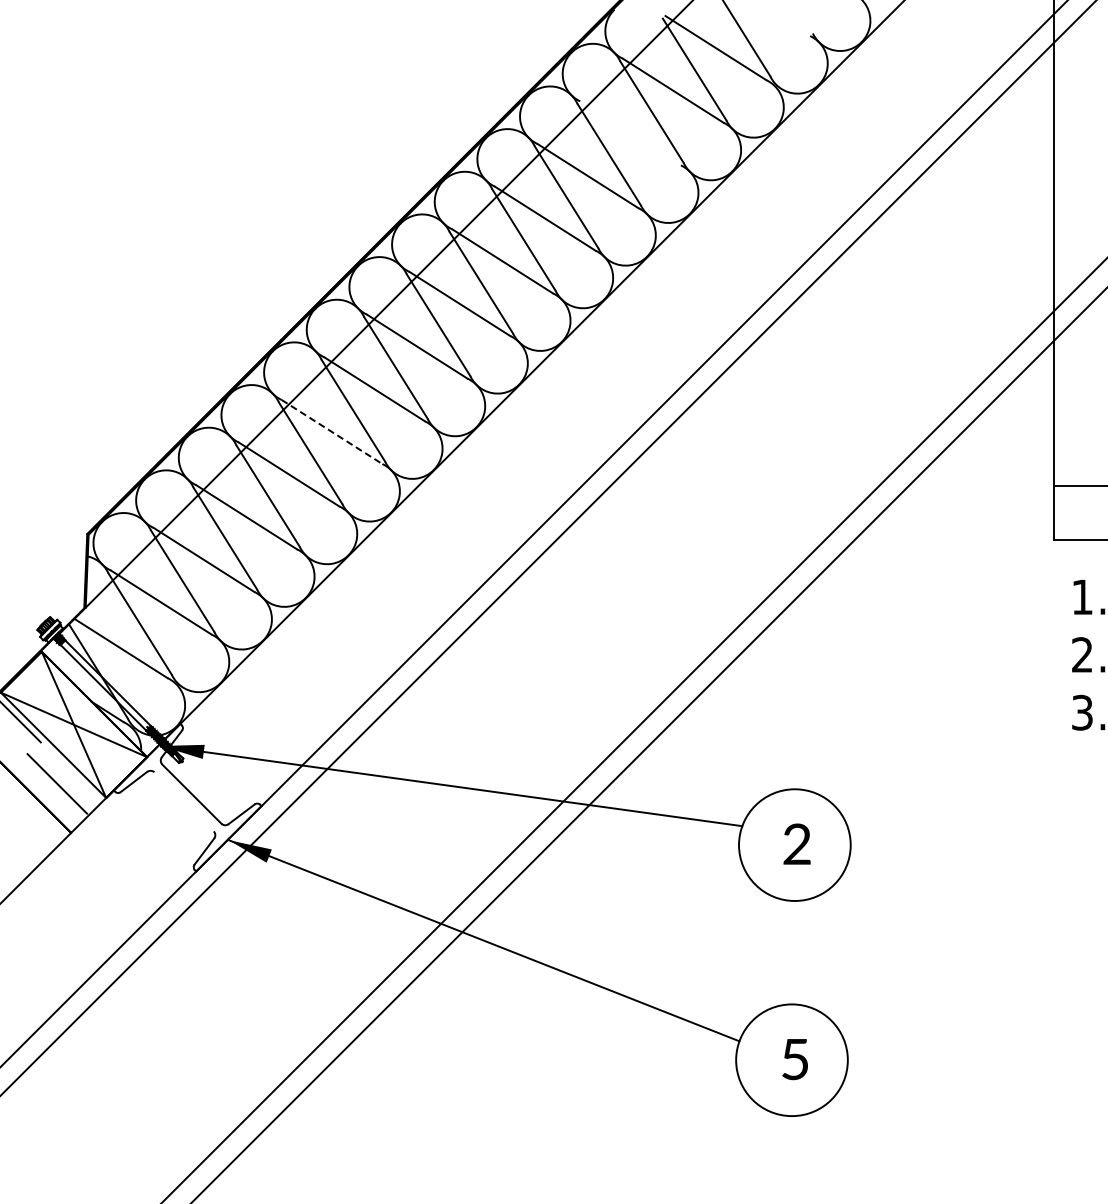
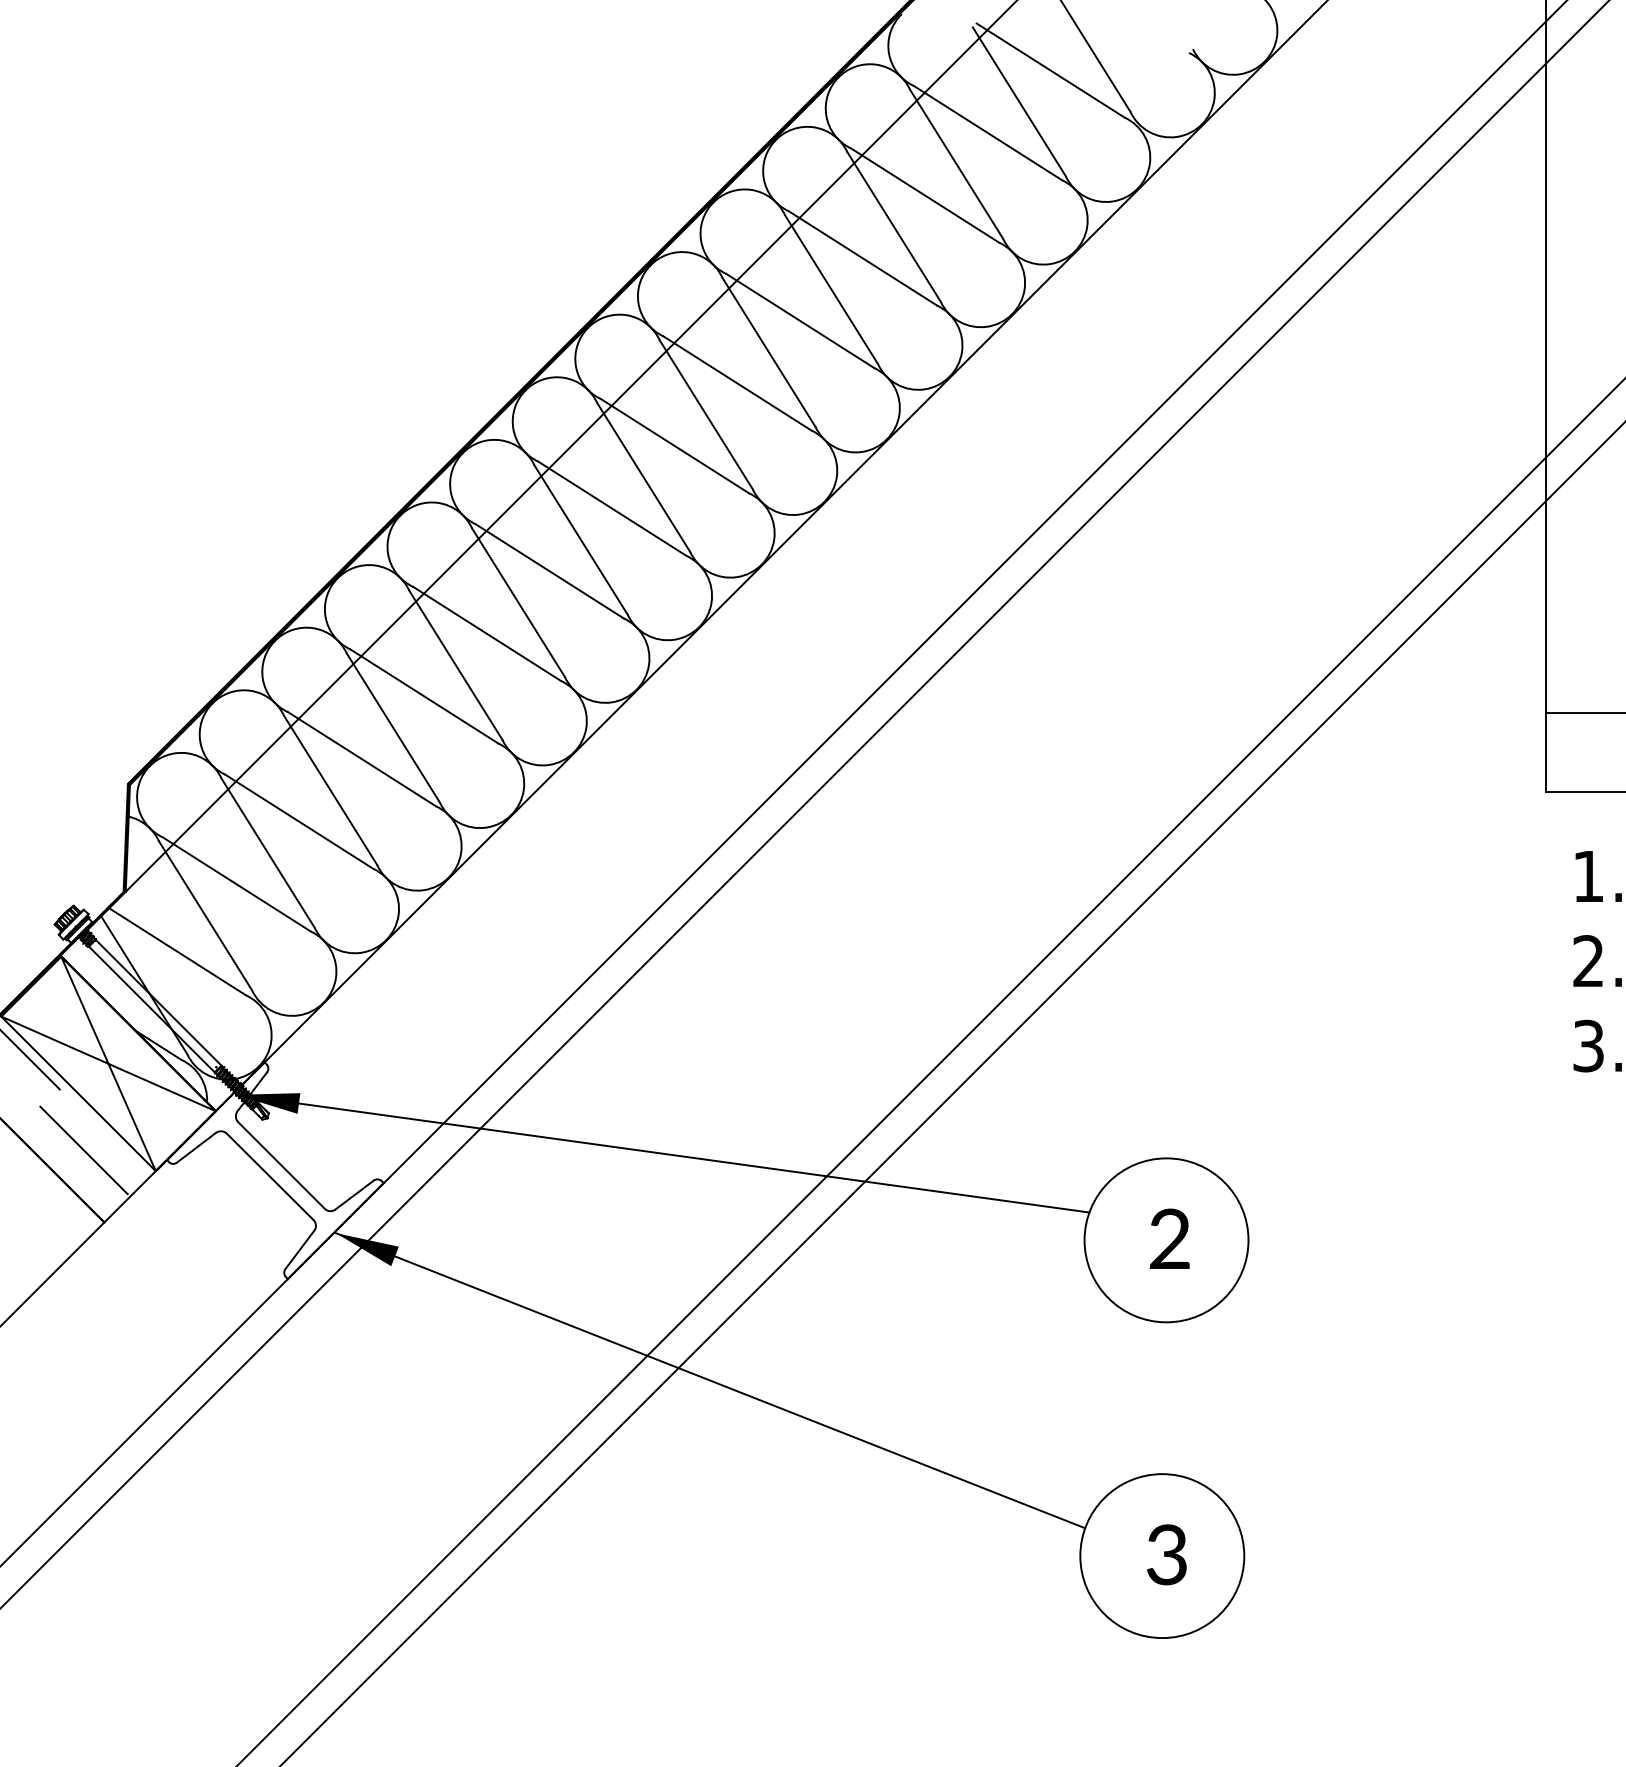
line: (630, 133) -> (925, 195), added
line: (332, 431) -> (487, 633), dashed -> solid
line: (183, 801) -> (269, 1176), added
text: (794, 1059) -> (1165, 1554), 5 -> 3

